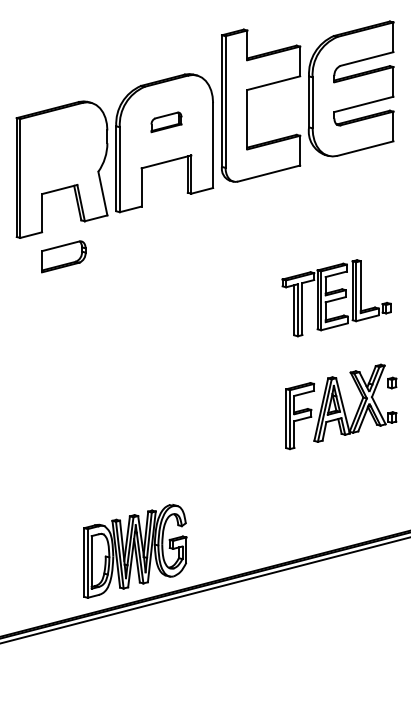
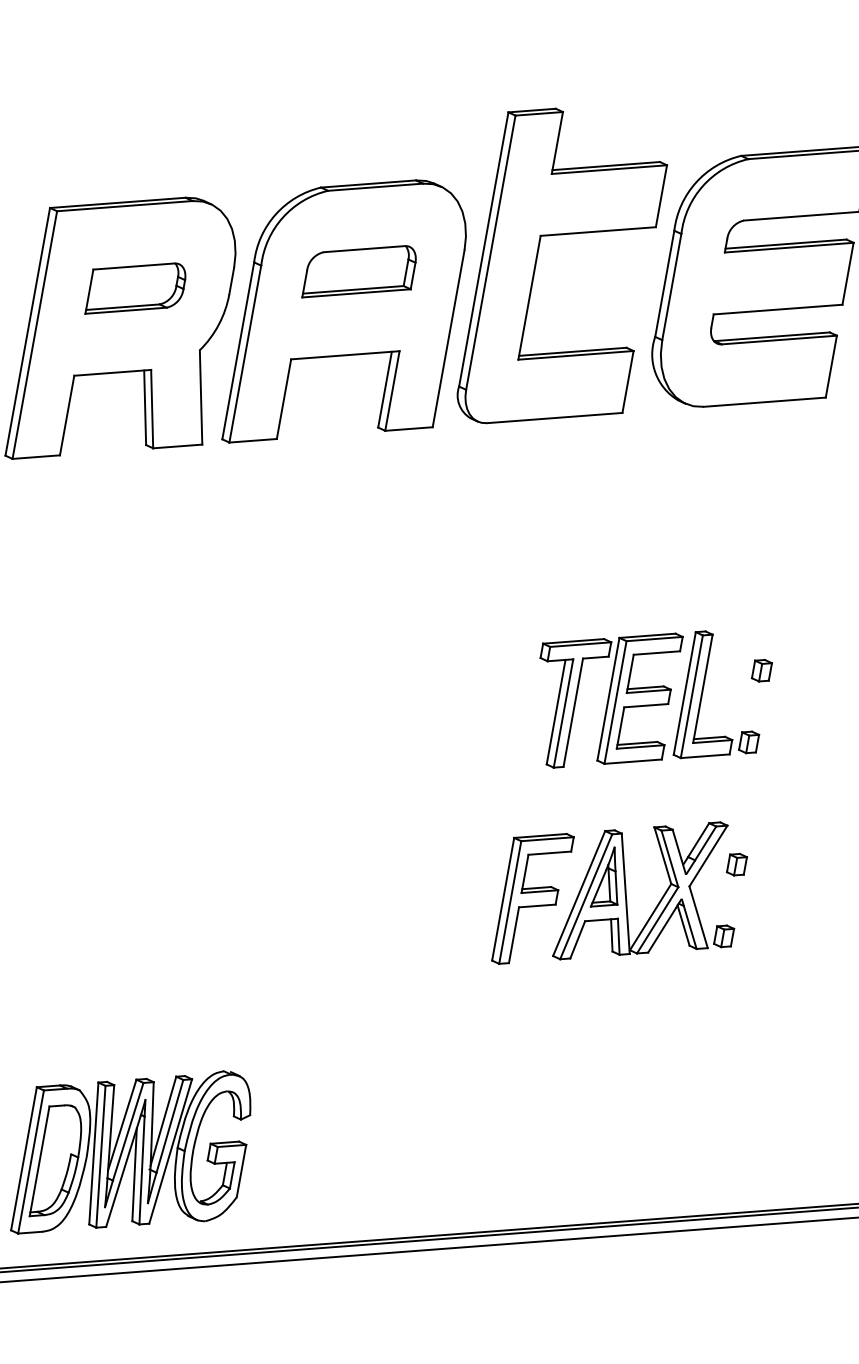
part: (166, 122) -> (360, 273), size x1.67
part: (63, 256) -> (135, 288), moved
part: (386, 273) -> (761, 670), added
part: (341, 406) -> (622, 894), moved

